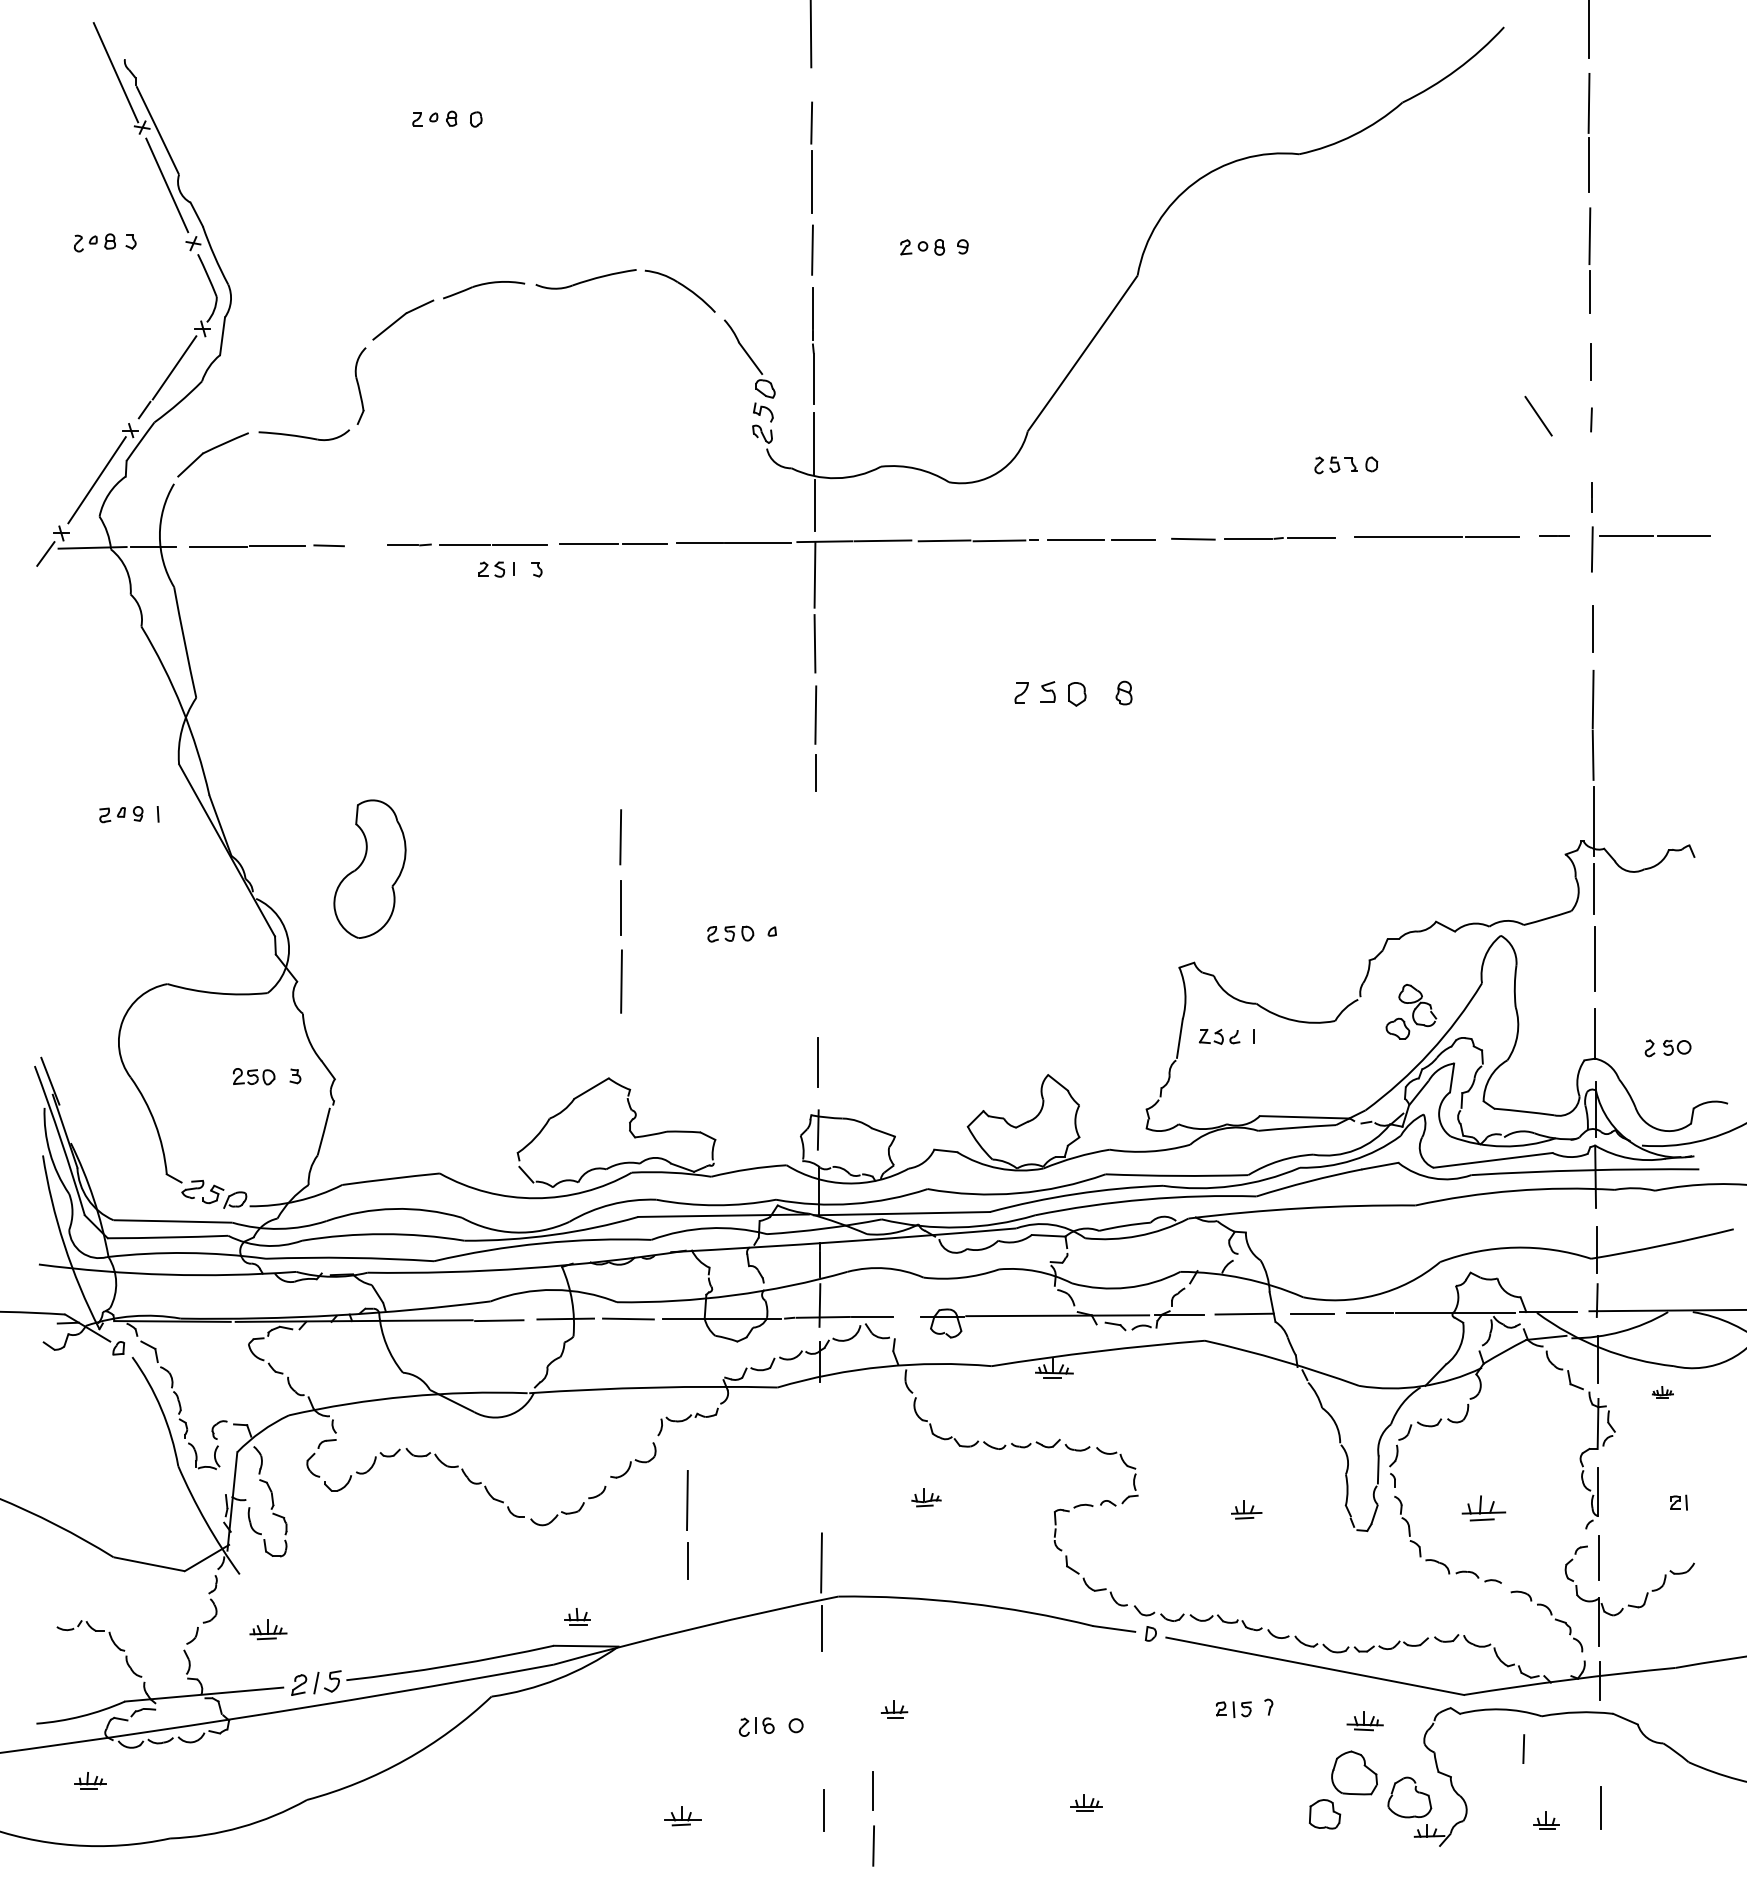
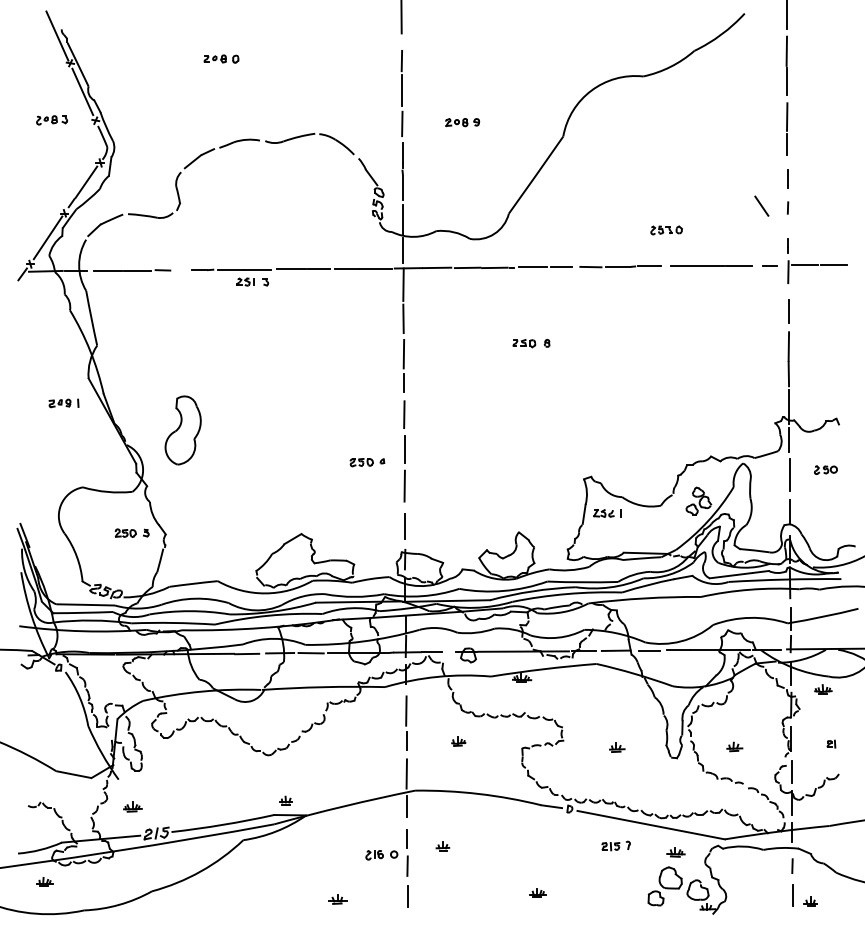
part: (1073, 693) -> (531, 343), size x0.62
line: (621, 911) -> (404, 451), moved
part: (1667, 1046) -> (825, 469), moved
part: (1663, 1392) -> (823, 689), size x1.67
part: (1483, 1507) -> (734, 746), size x0.71
line: (687, 1523) -> (406, 722), moved
line: (1523, 1747) -> (792, 865), moved
part: (1546, 1820) -> (810, 901), moved
line: (873, 1824) -> (407, 855), moved

